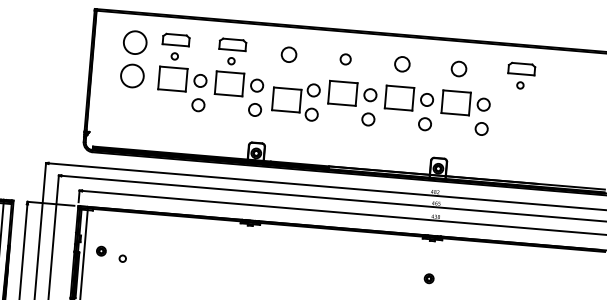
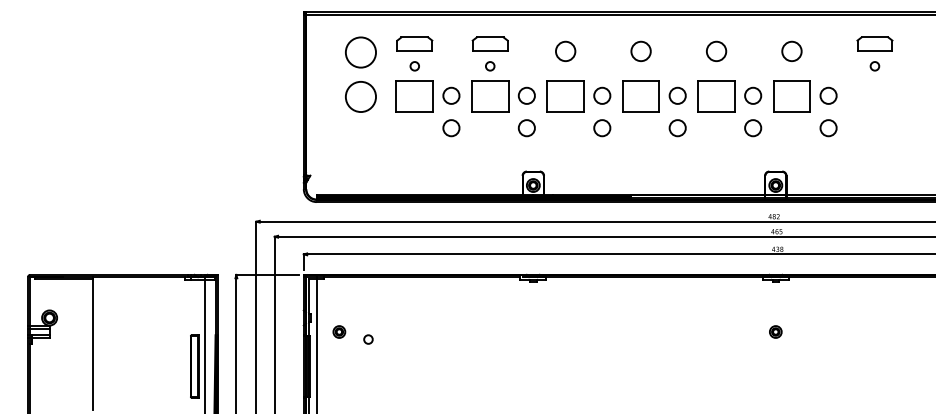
circle: (345, 58) -> (640, 50), size x1.43
part: (286, 99) -> (565, 96), moved

